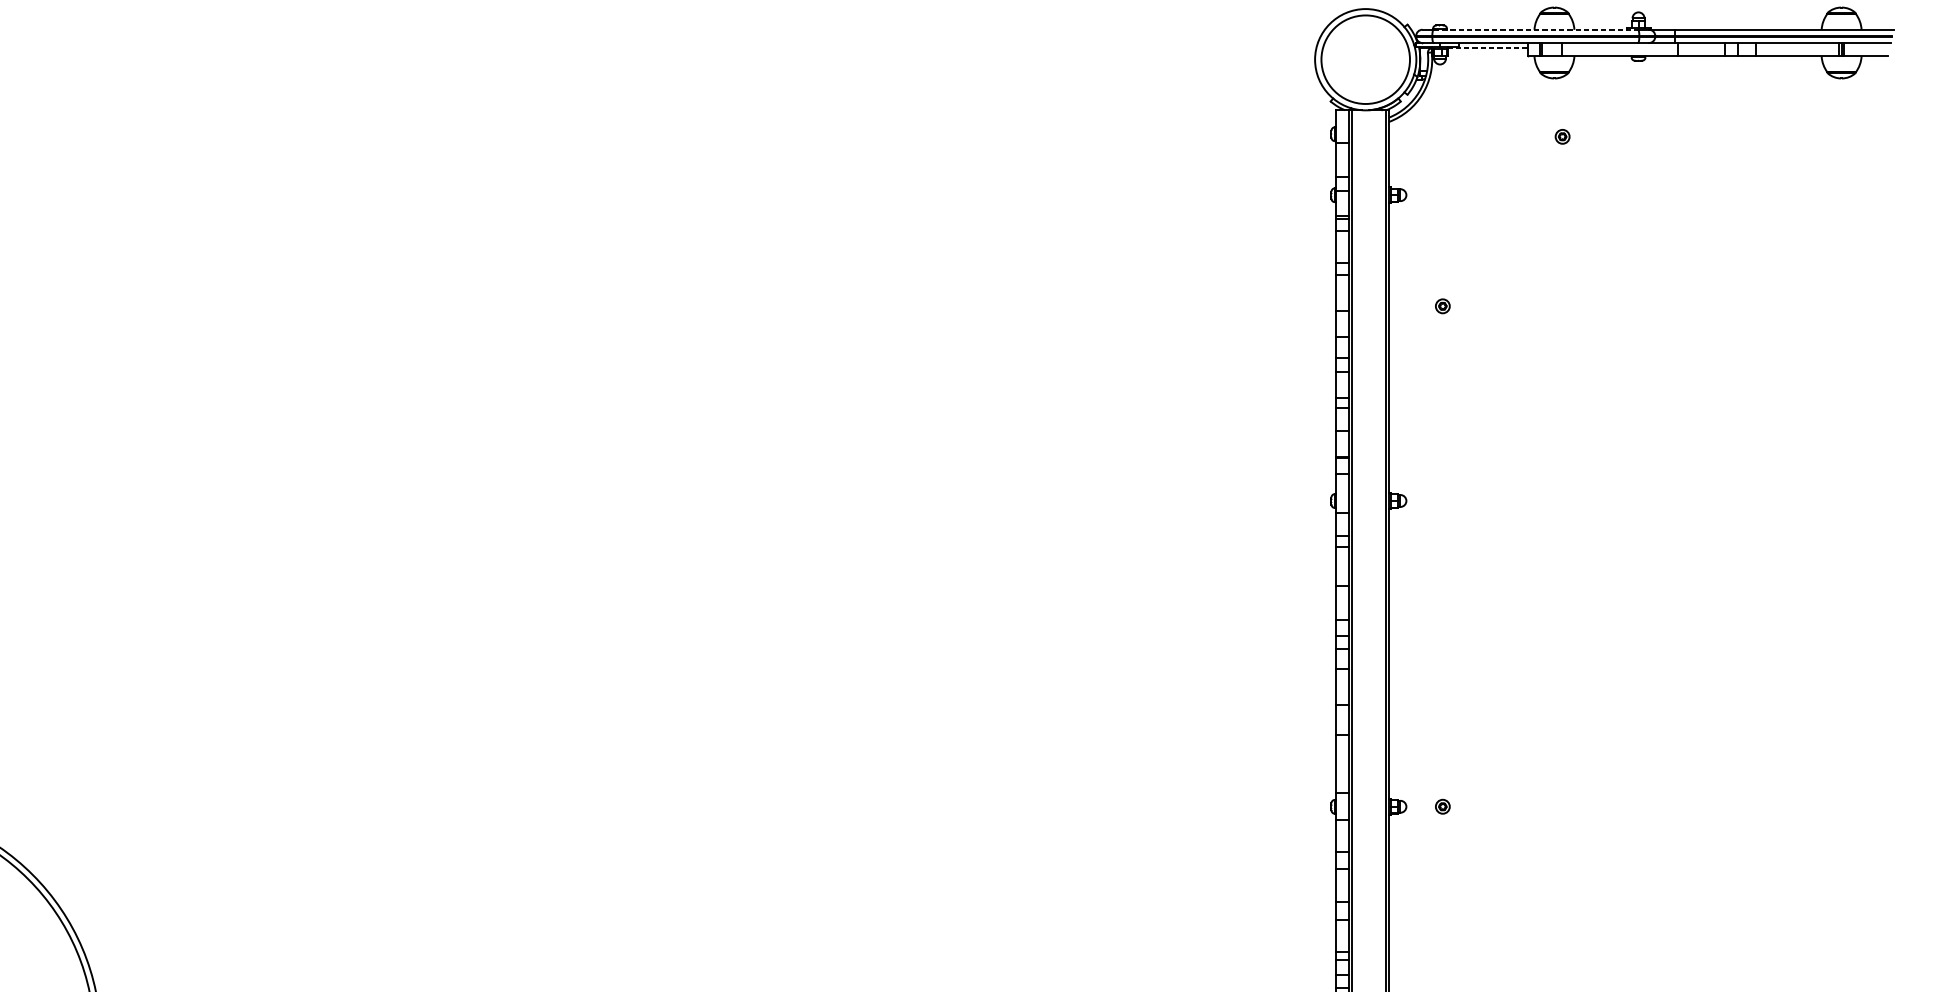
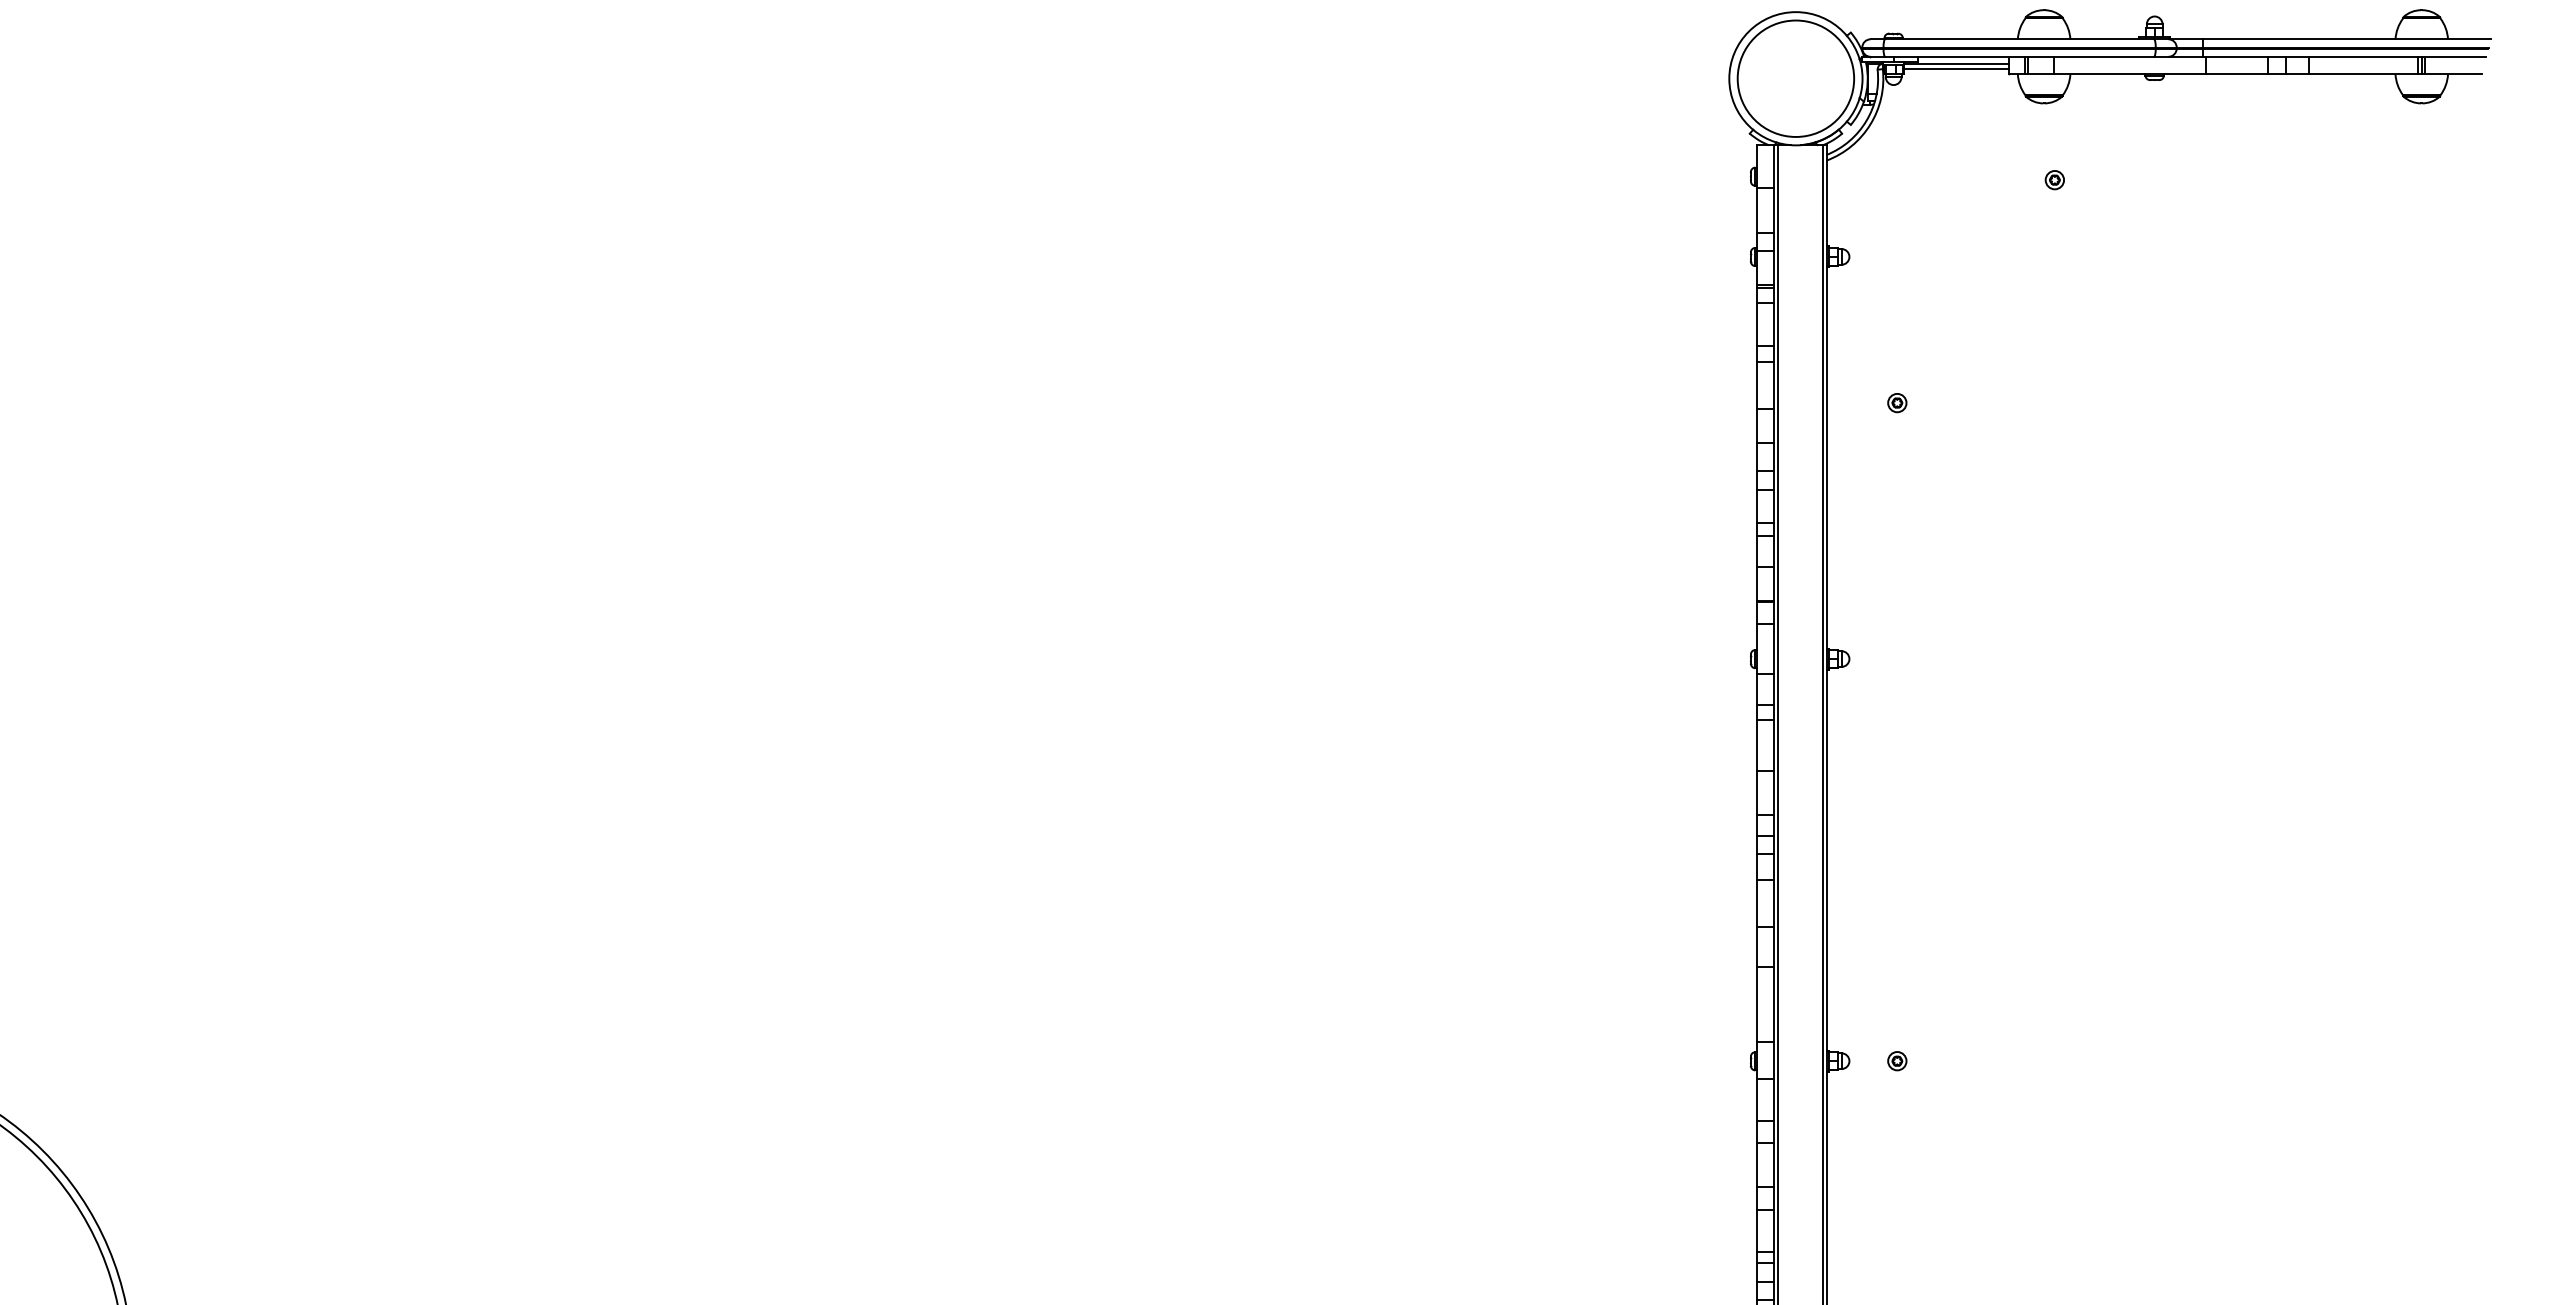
line: (1535, 29) -> (2019, 39), dashed -> solid
line: (1487, 48) -> (1956, 63), dashed -> solid
line: (1487, 52) -> (1956, 69), added

